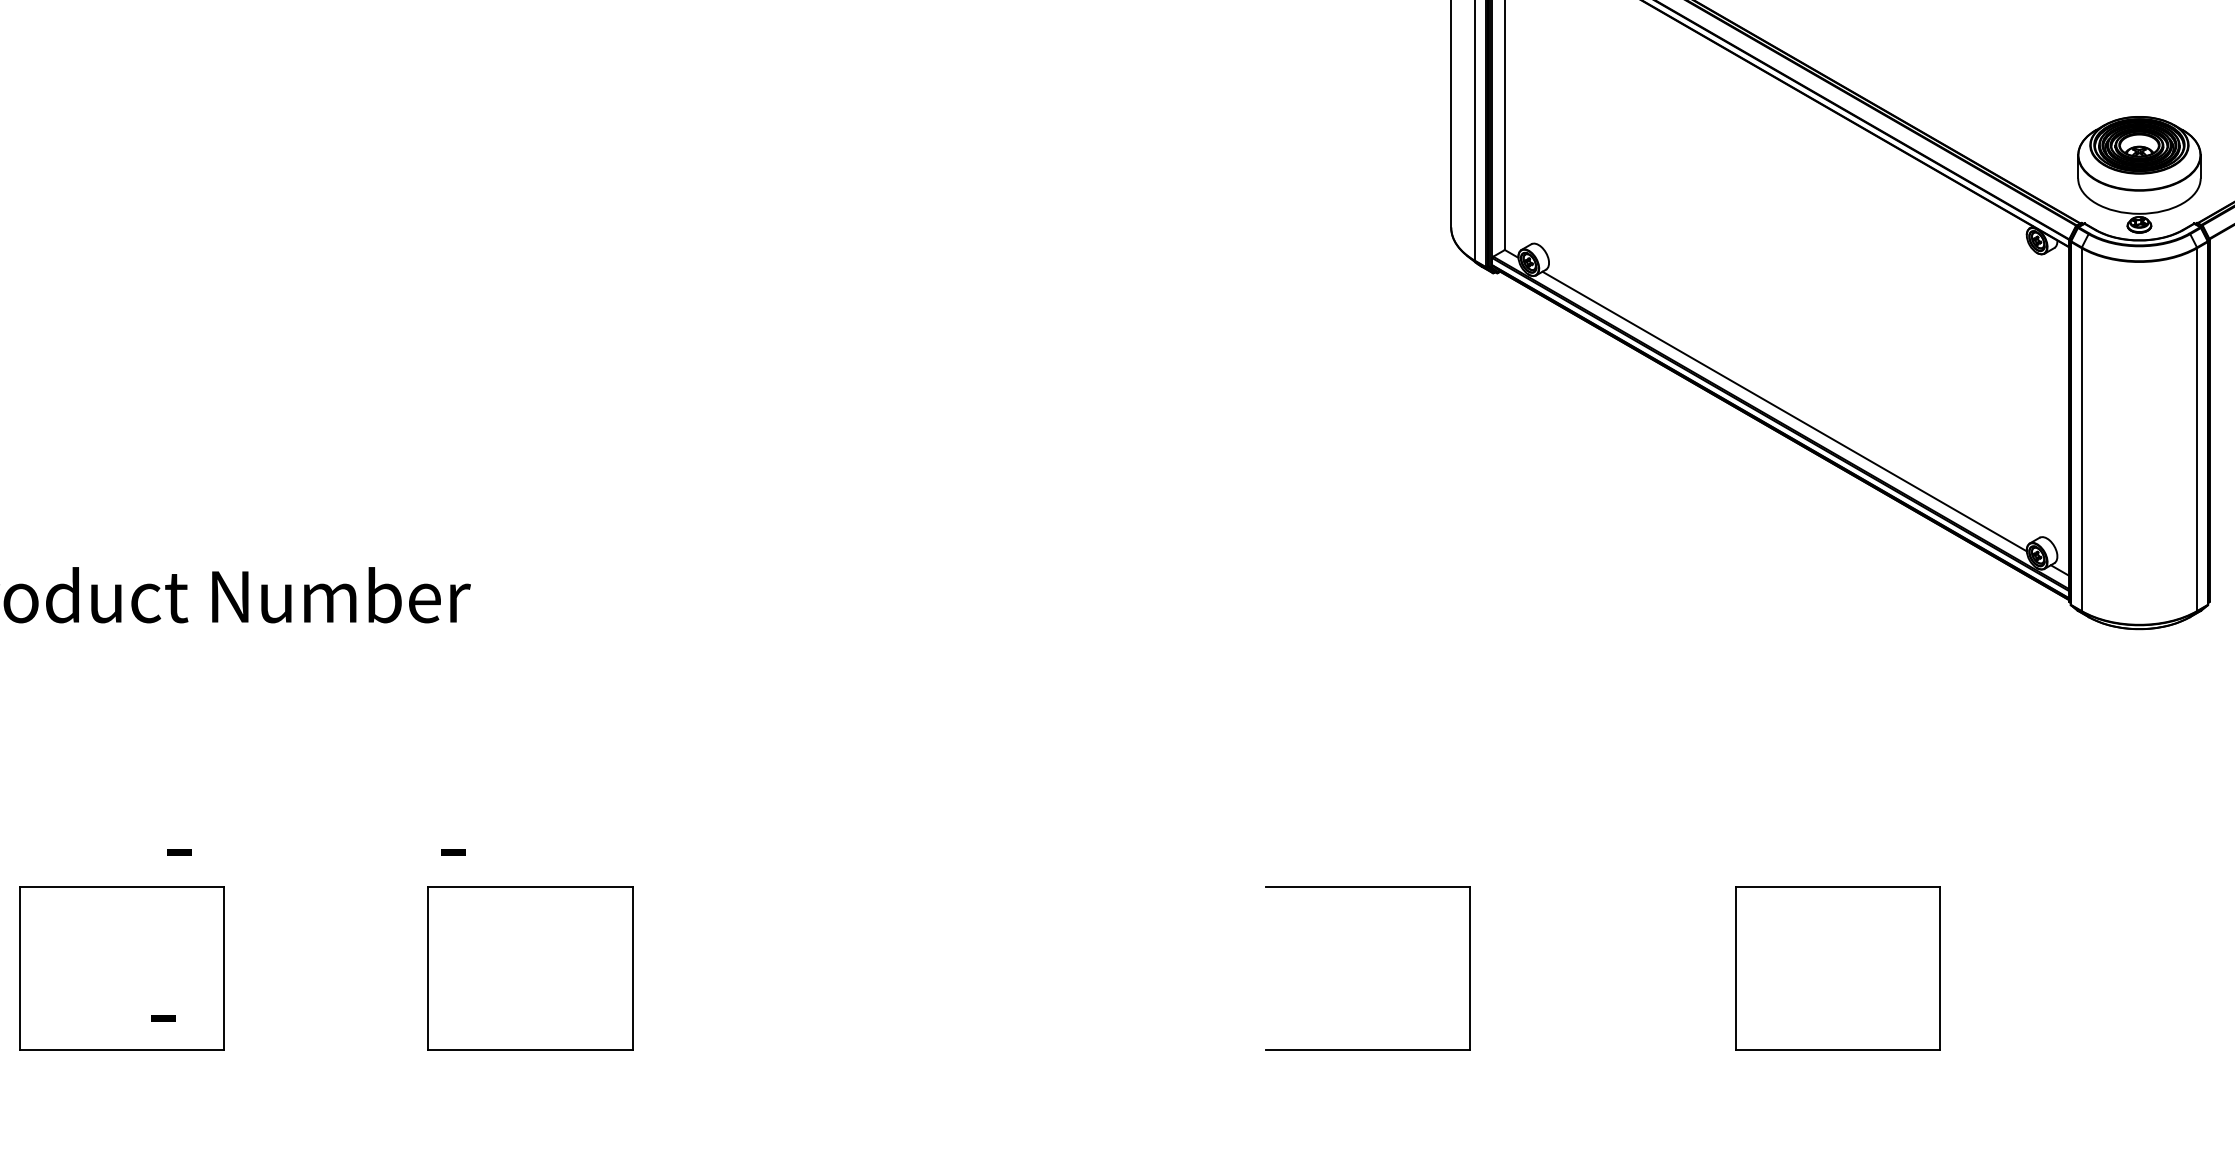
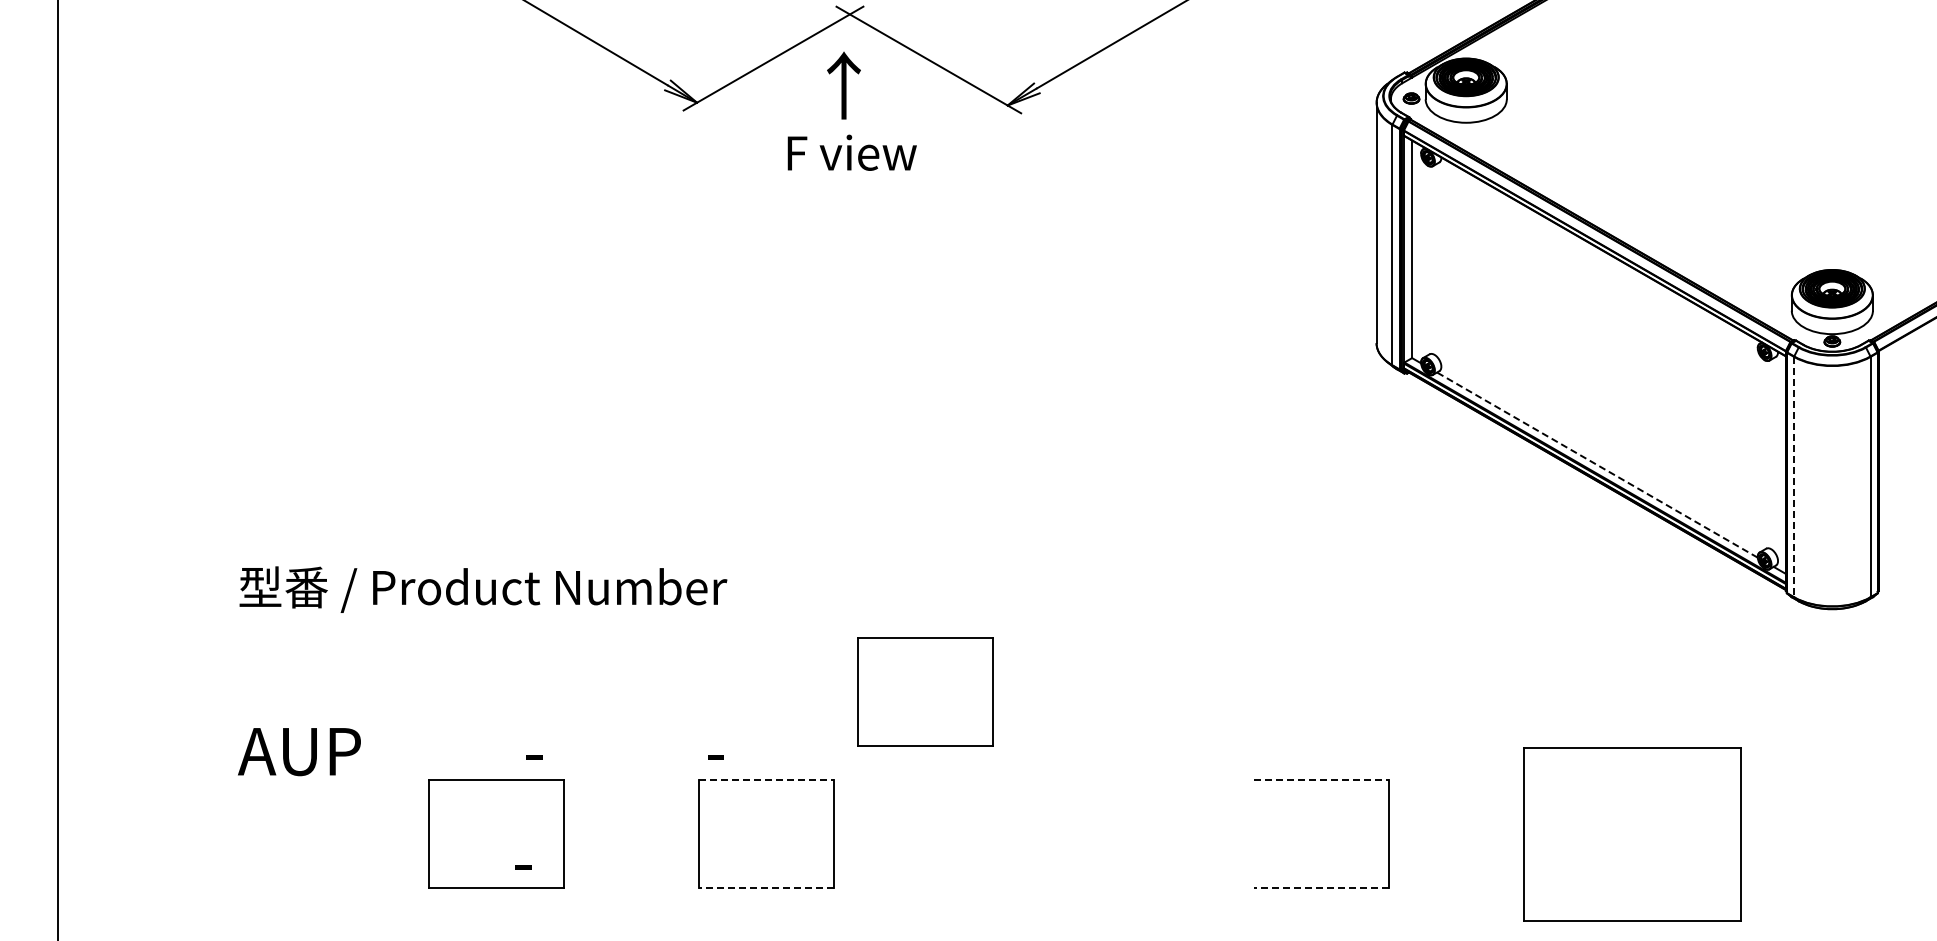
line: (1783, 410) -> (1596, 464), solid -> dashed
line: (2082, 430) -> (1794, 477), solid -> dashed
part: (770, 753) -> (925, 691), added
line: (529, 886) -> (766, 779), solid -> dashed
line: (1368, 886) -> (1321, 779), solid -> dashed
part: (1837, 967) -> (1632, 833), size x1.6
line: (529, 1050) -> (766, 888), solid -> dashed
line: (1368, 1050) -> (1321, 888), solid -> dashed

